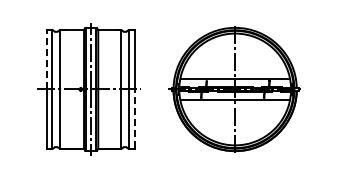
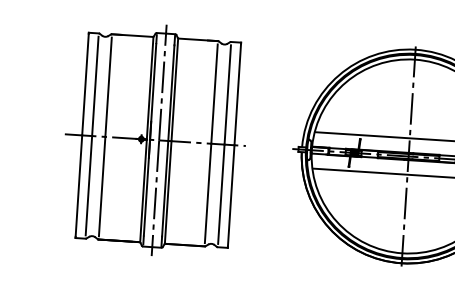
line: (46, 59) -> (85, 83), dashed -> solid
line: (134, 118) -> (231, 195), dashed -> solid

